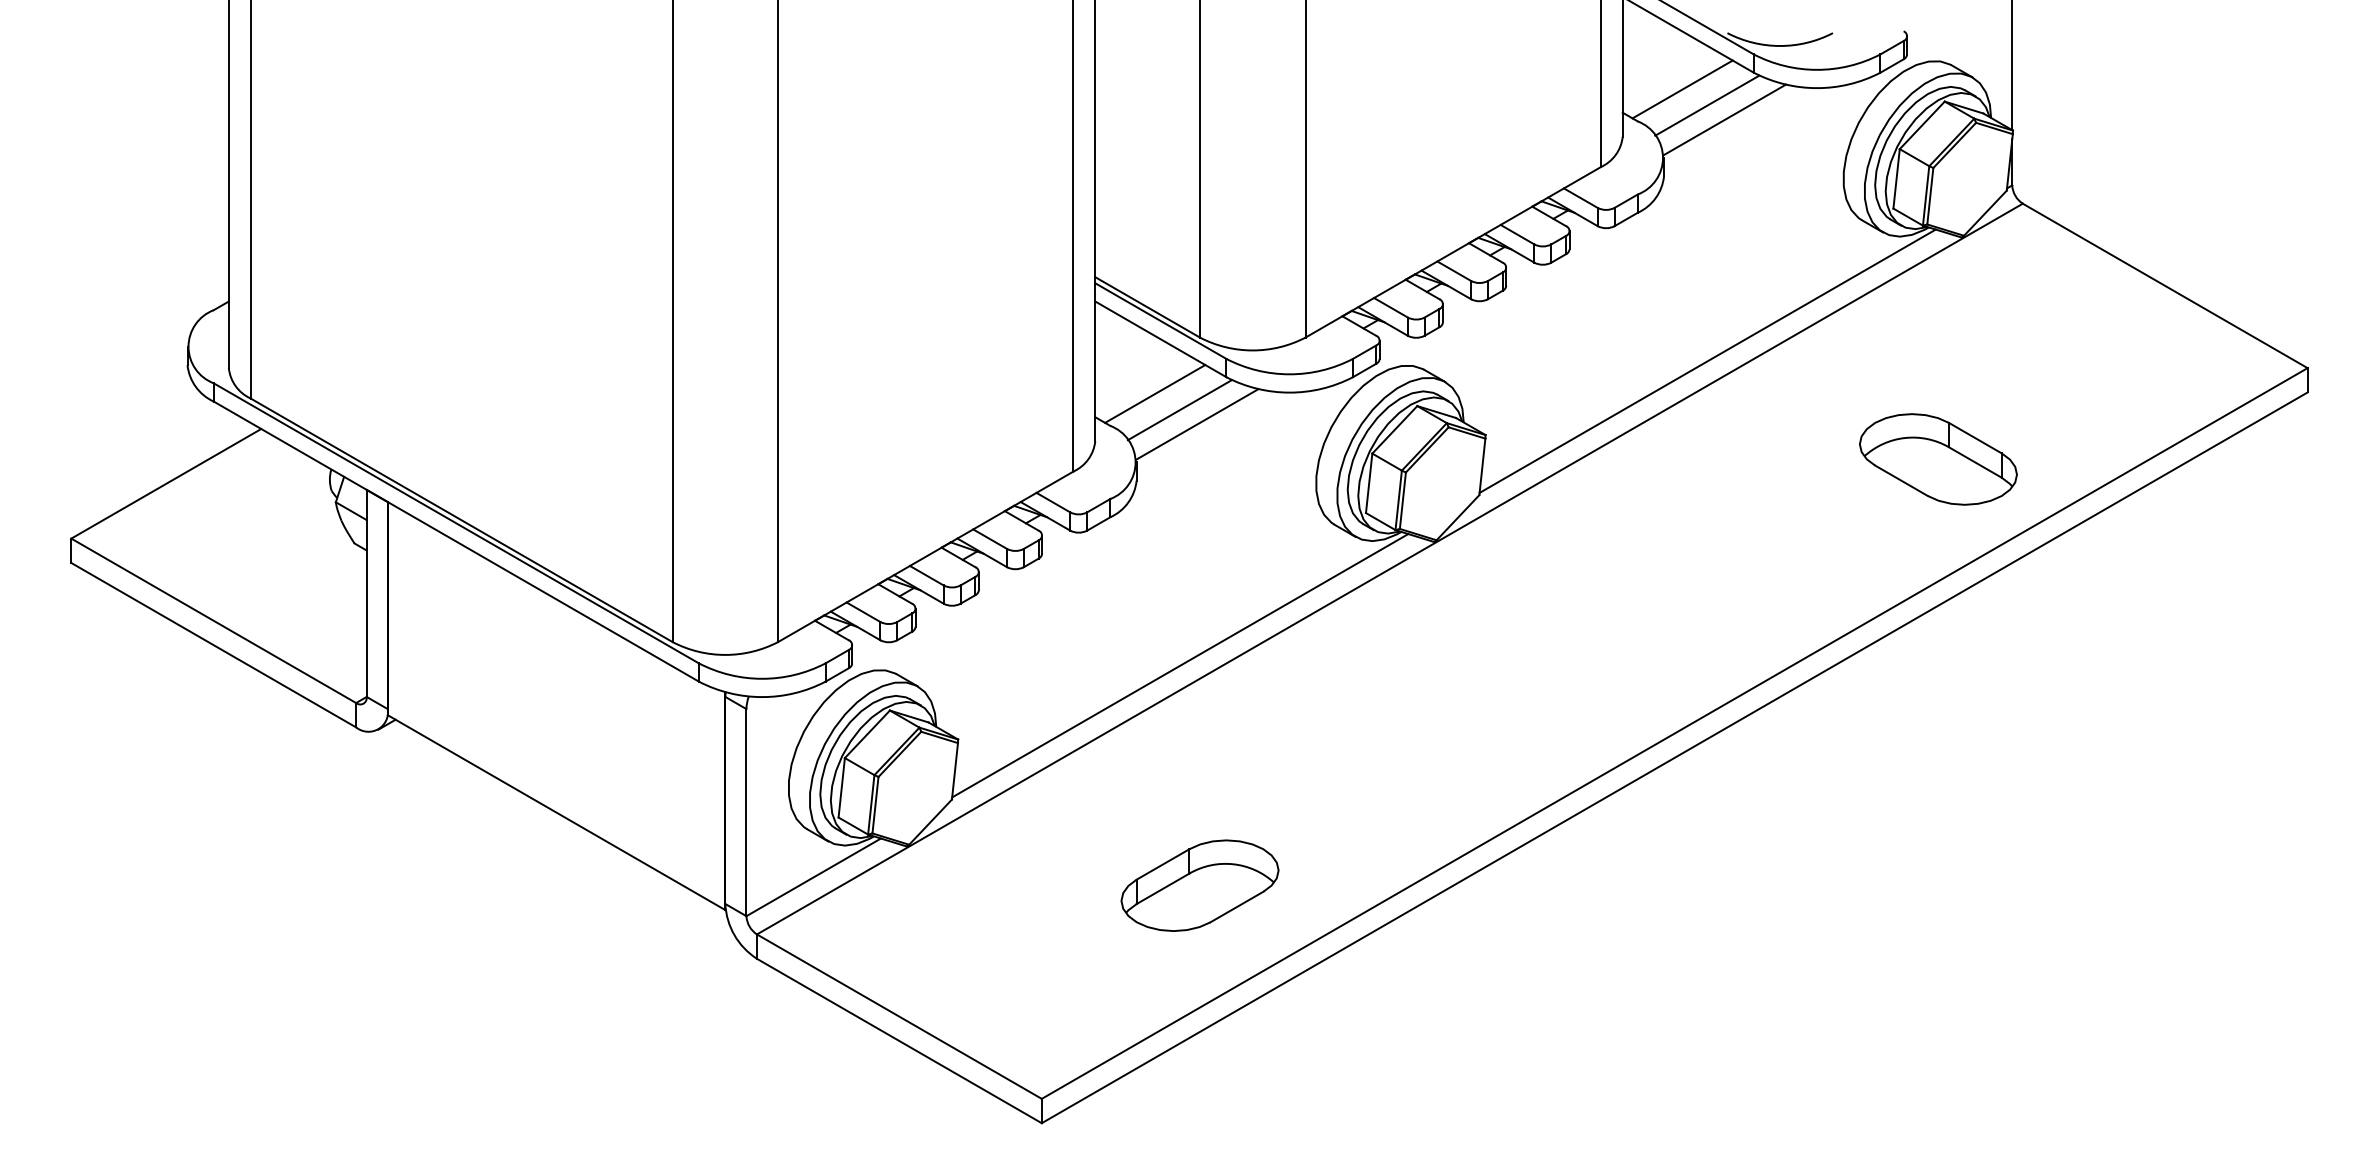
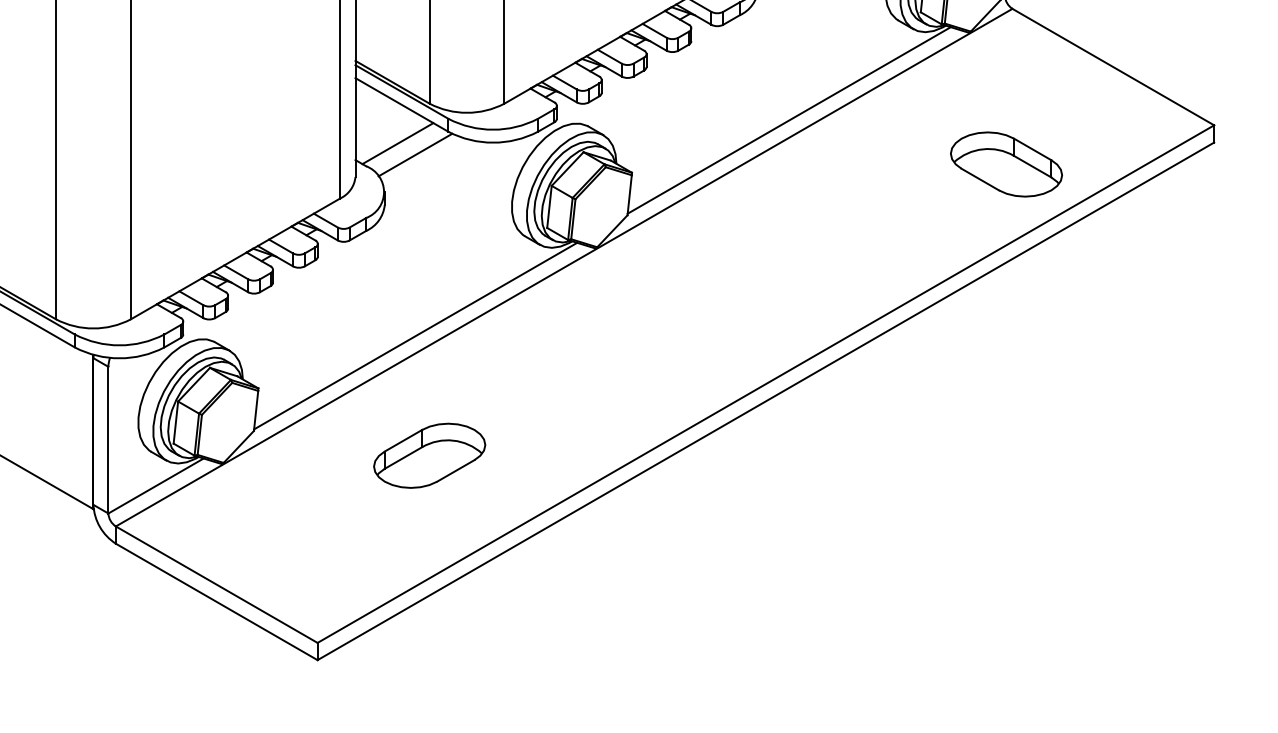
line: (1197, 424) -> (427, 165), removed
part: (1938, 459) -> (1006, 164), moved
part: (1199, 885) -> (429, 455), moved

